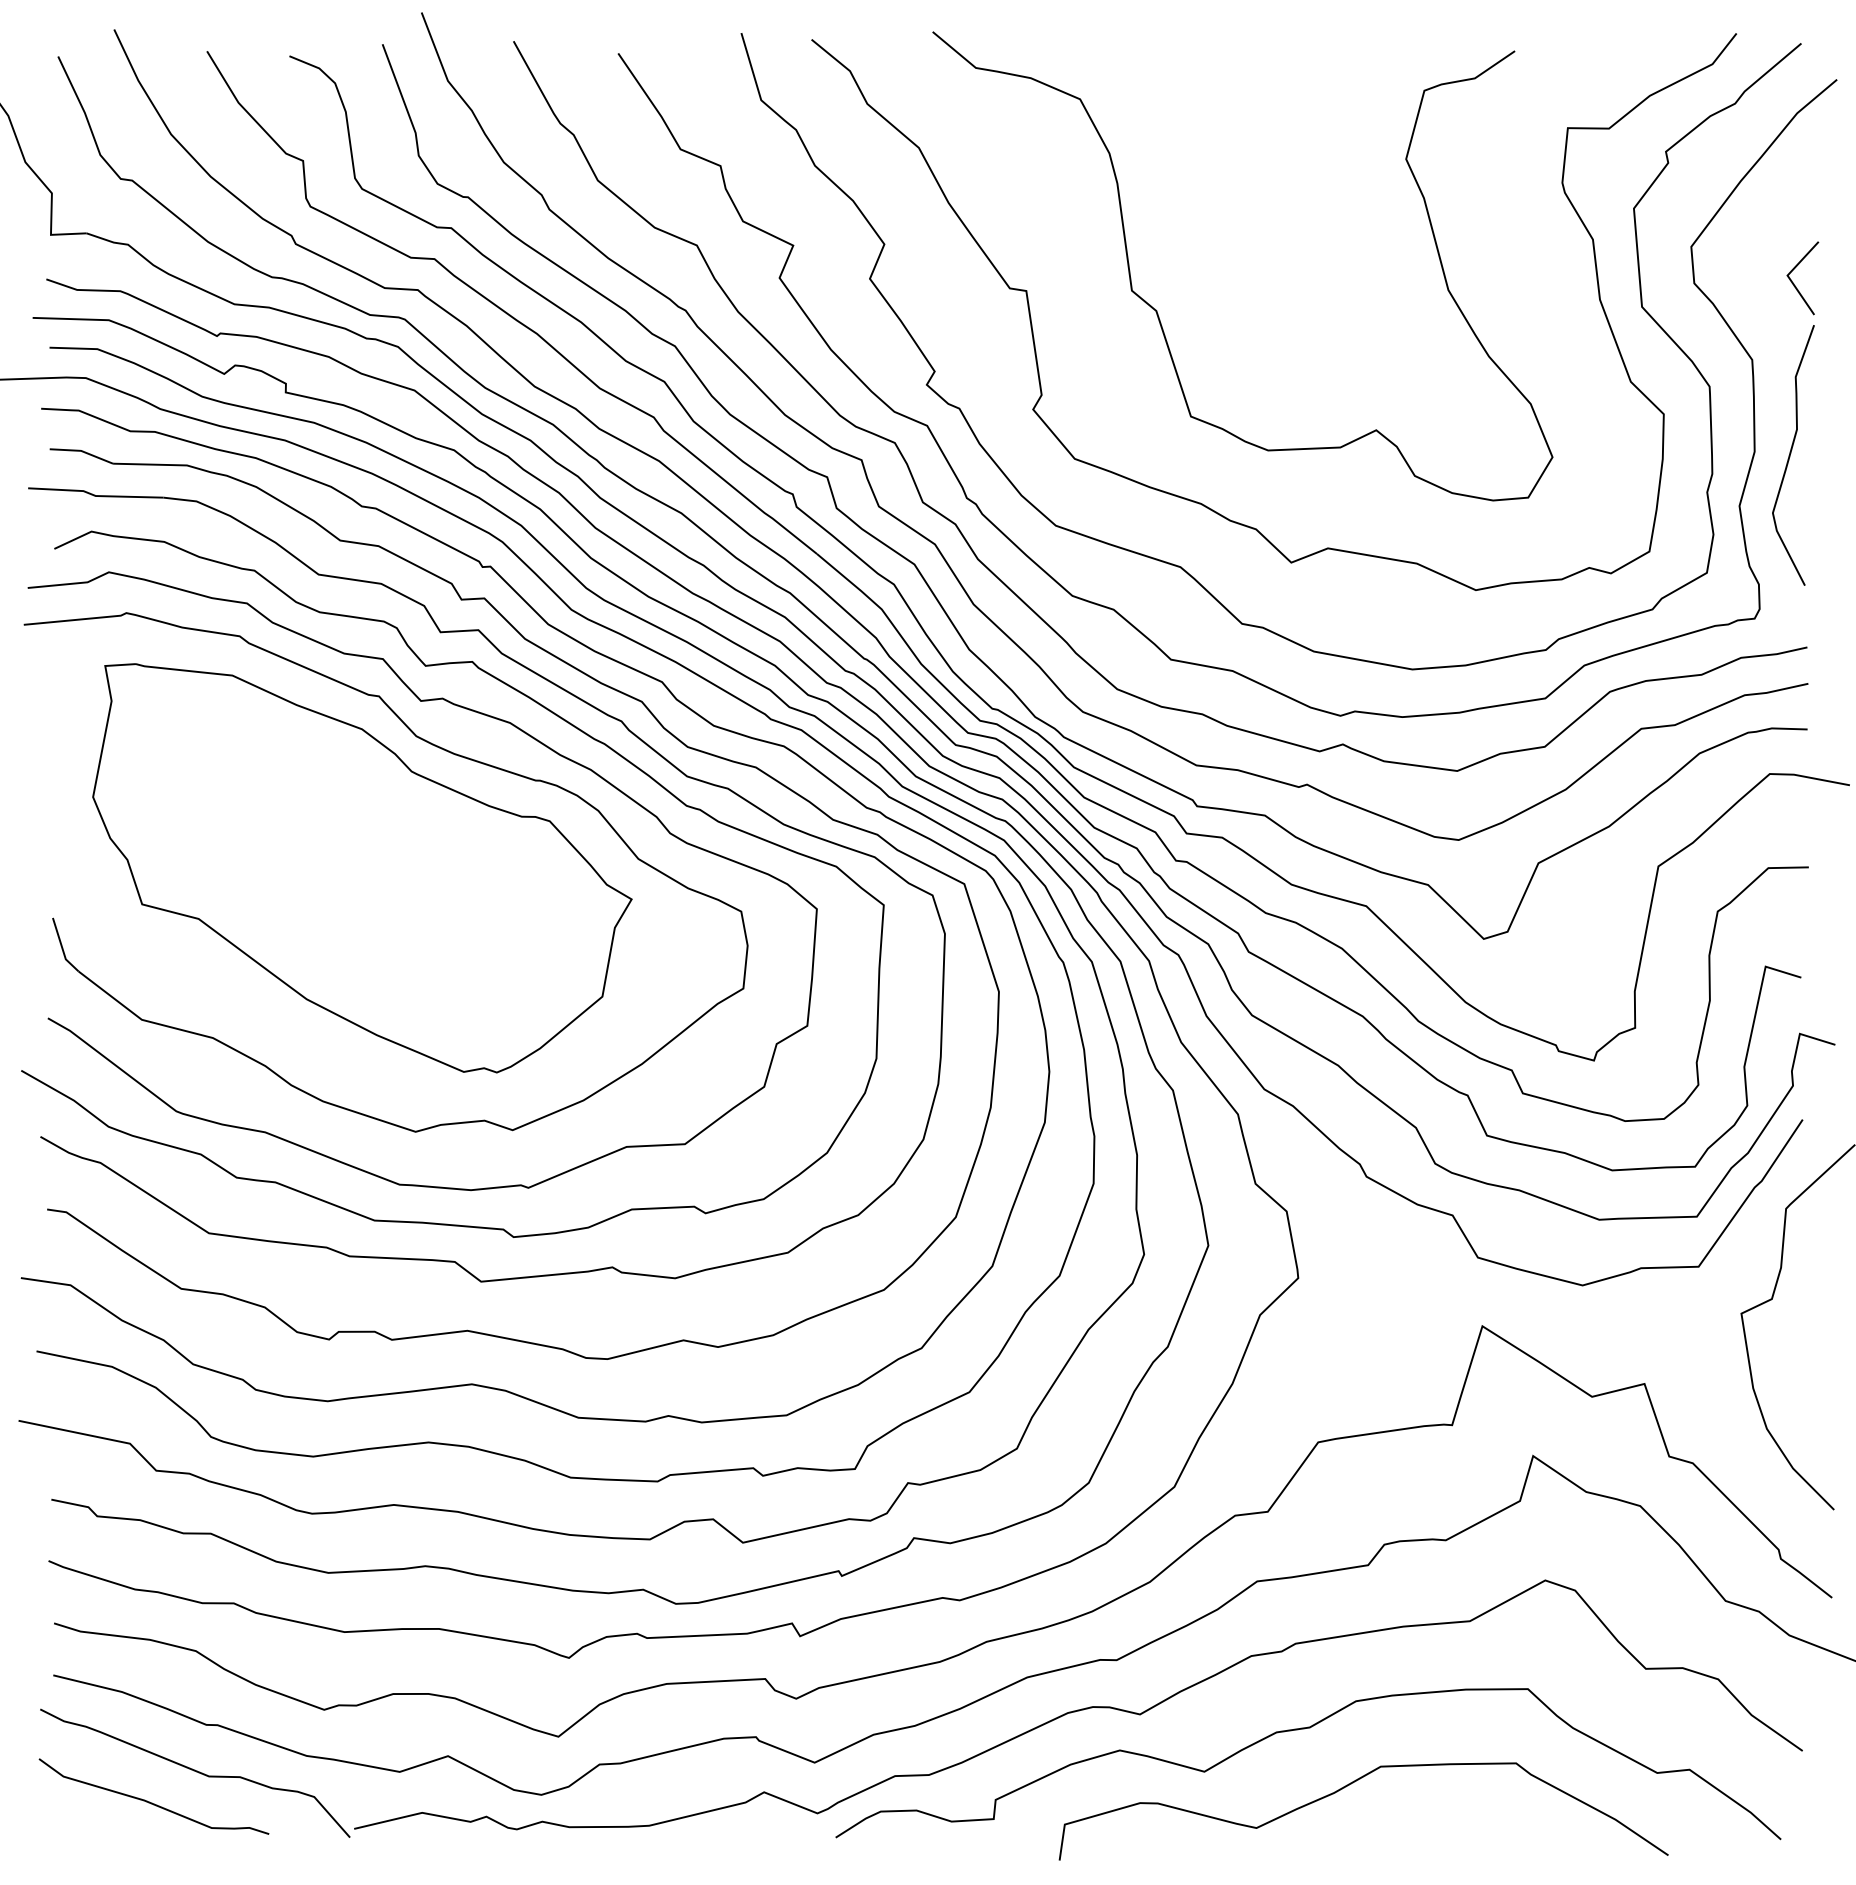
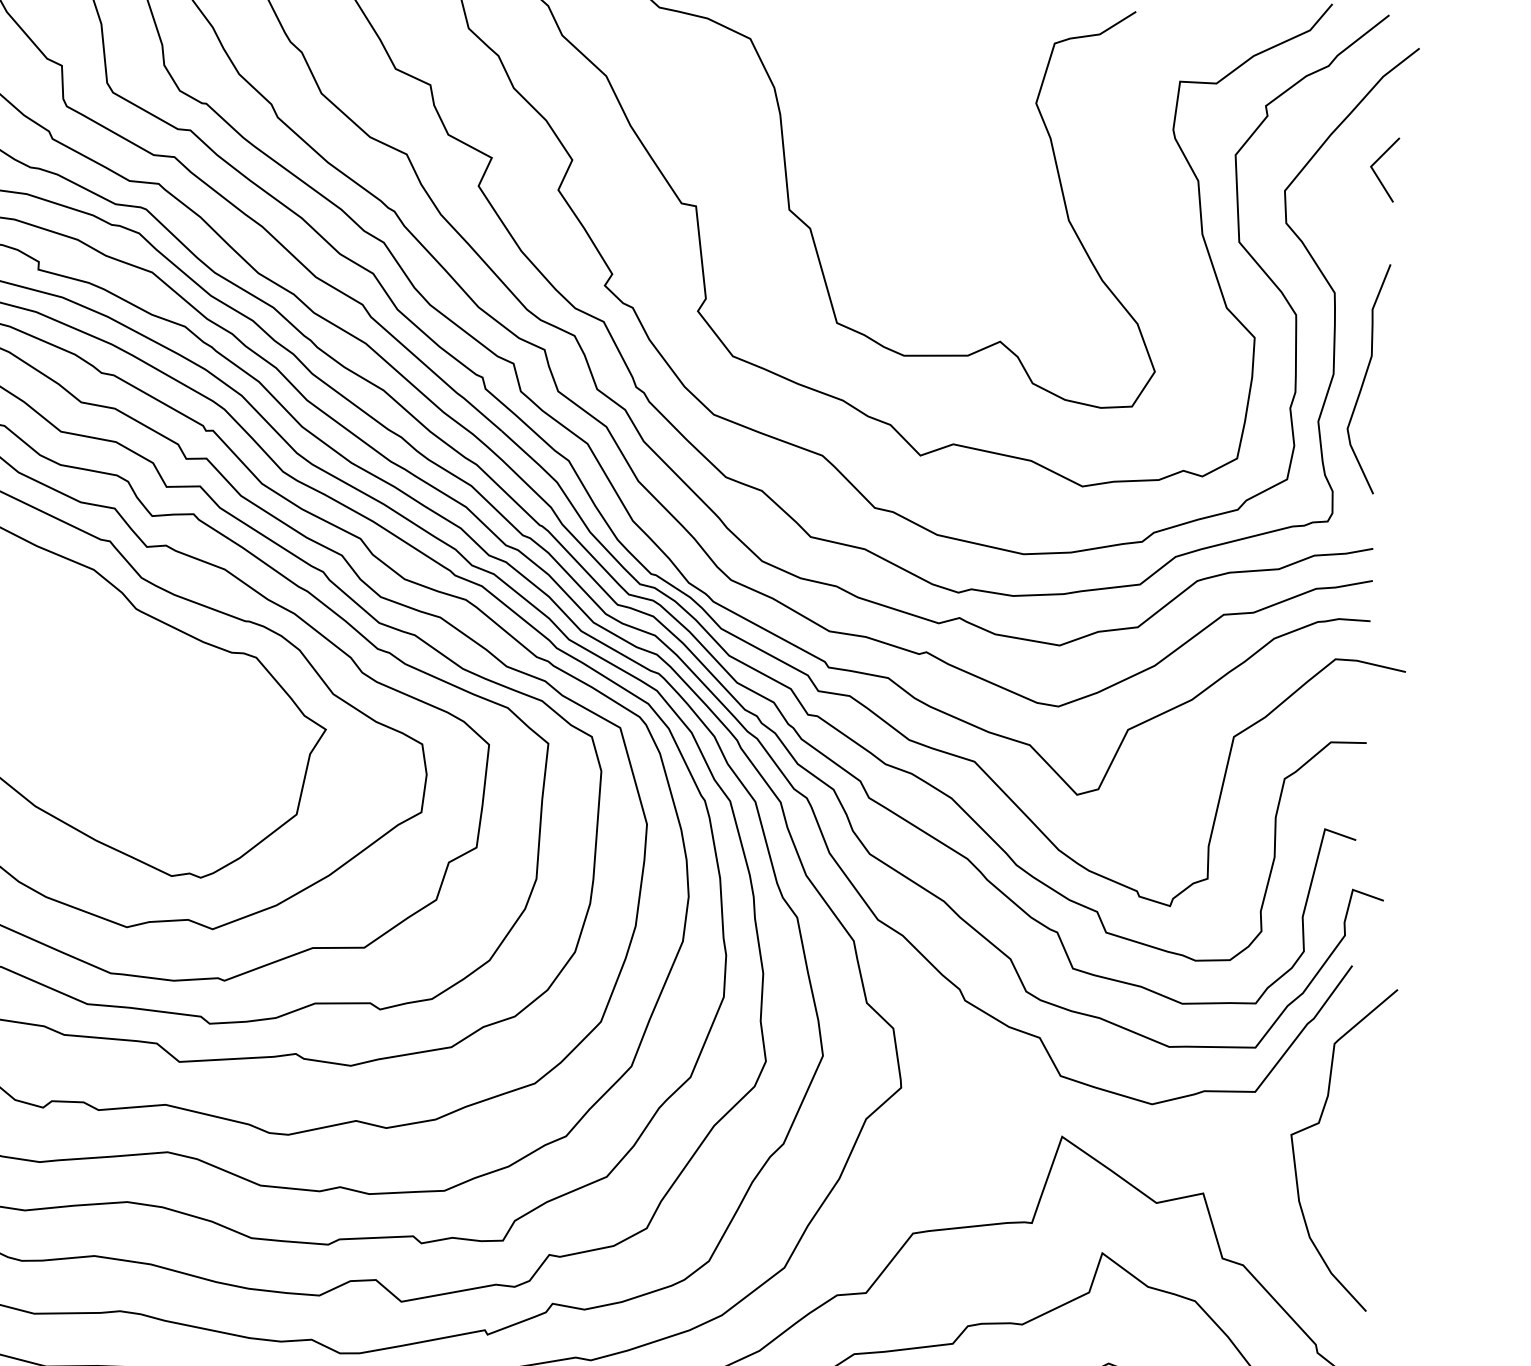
line: (1794, 283) -> (1376, 173), moved

